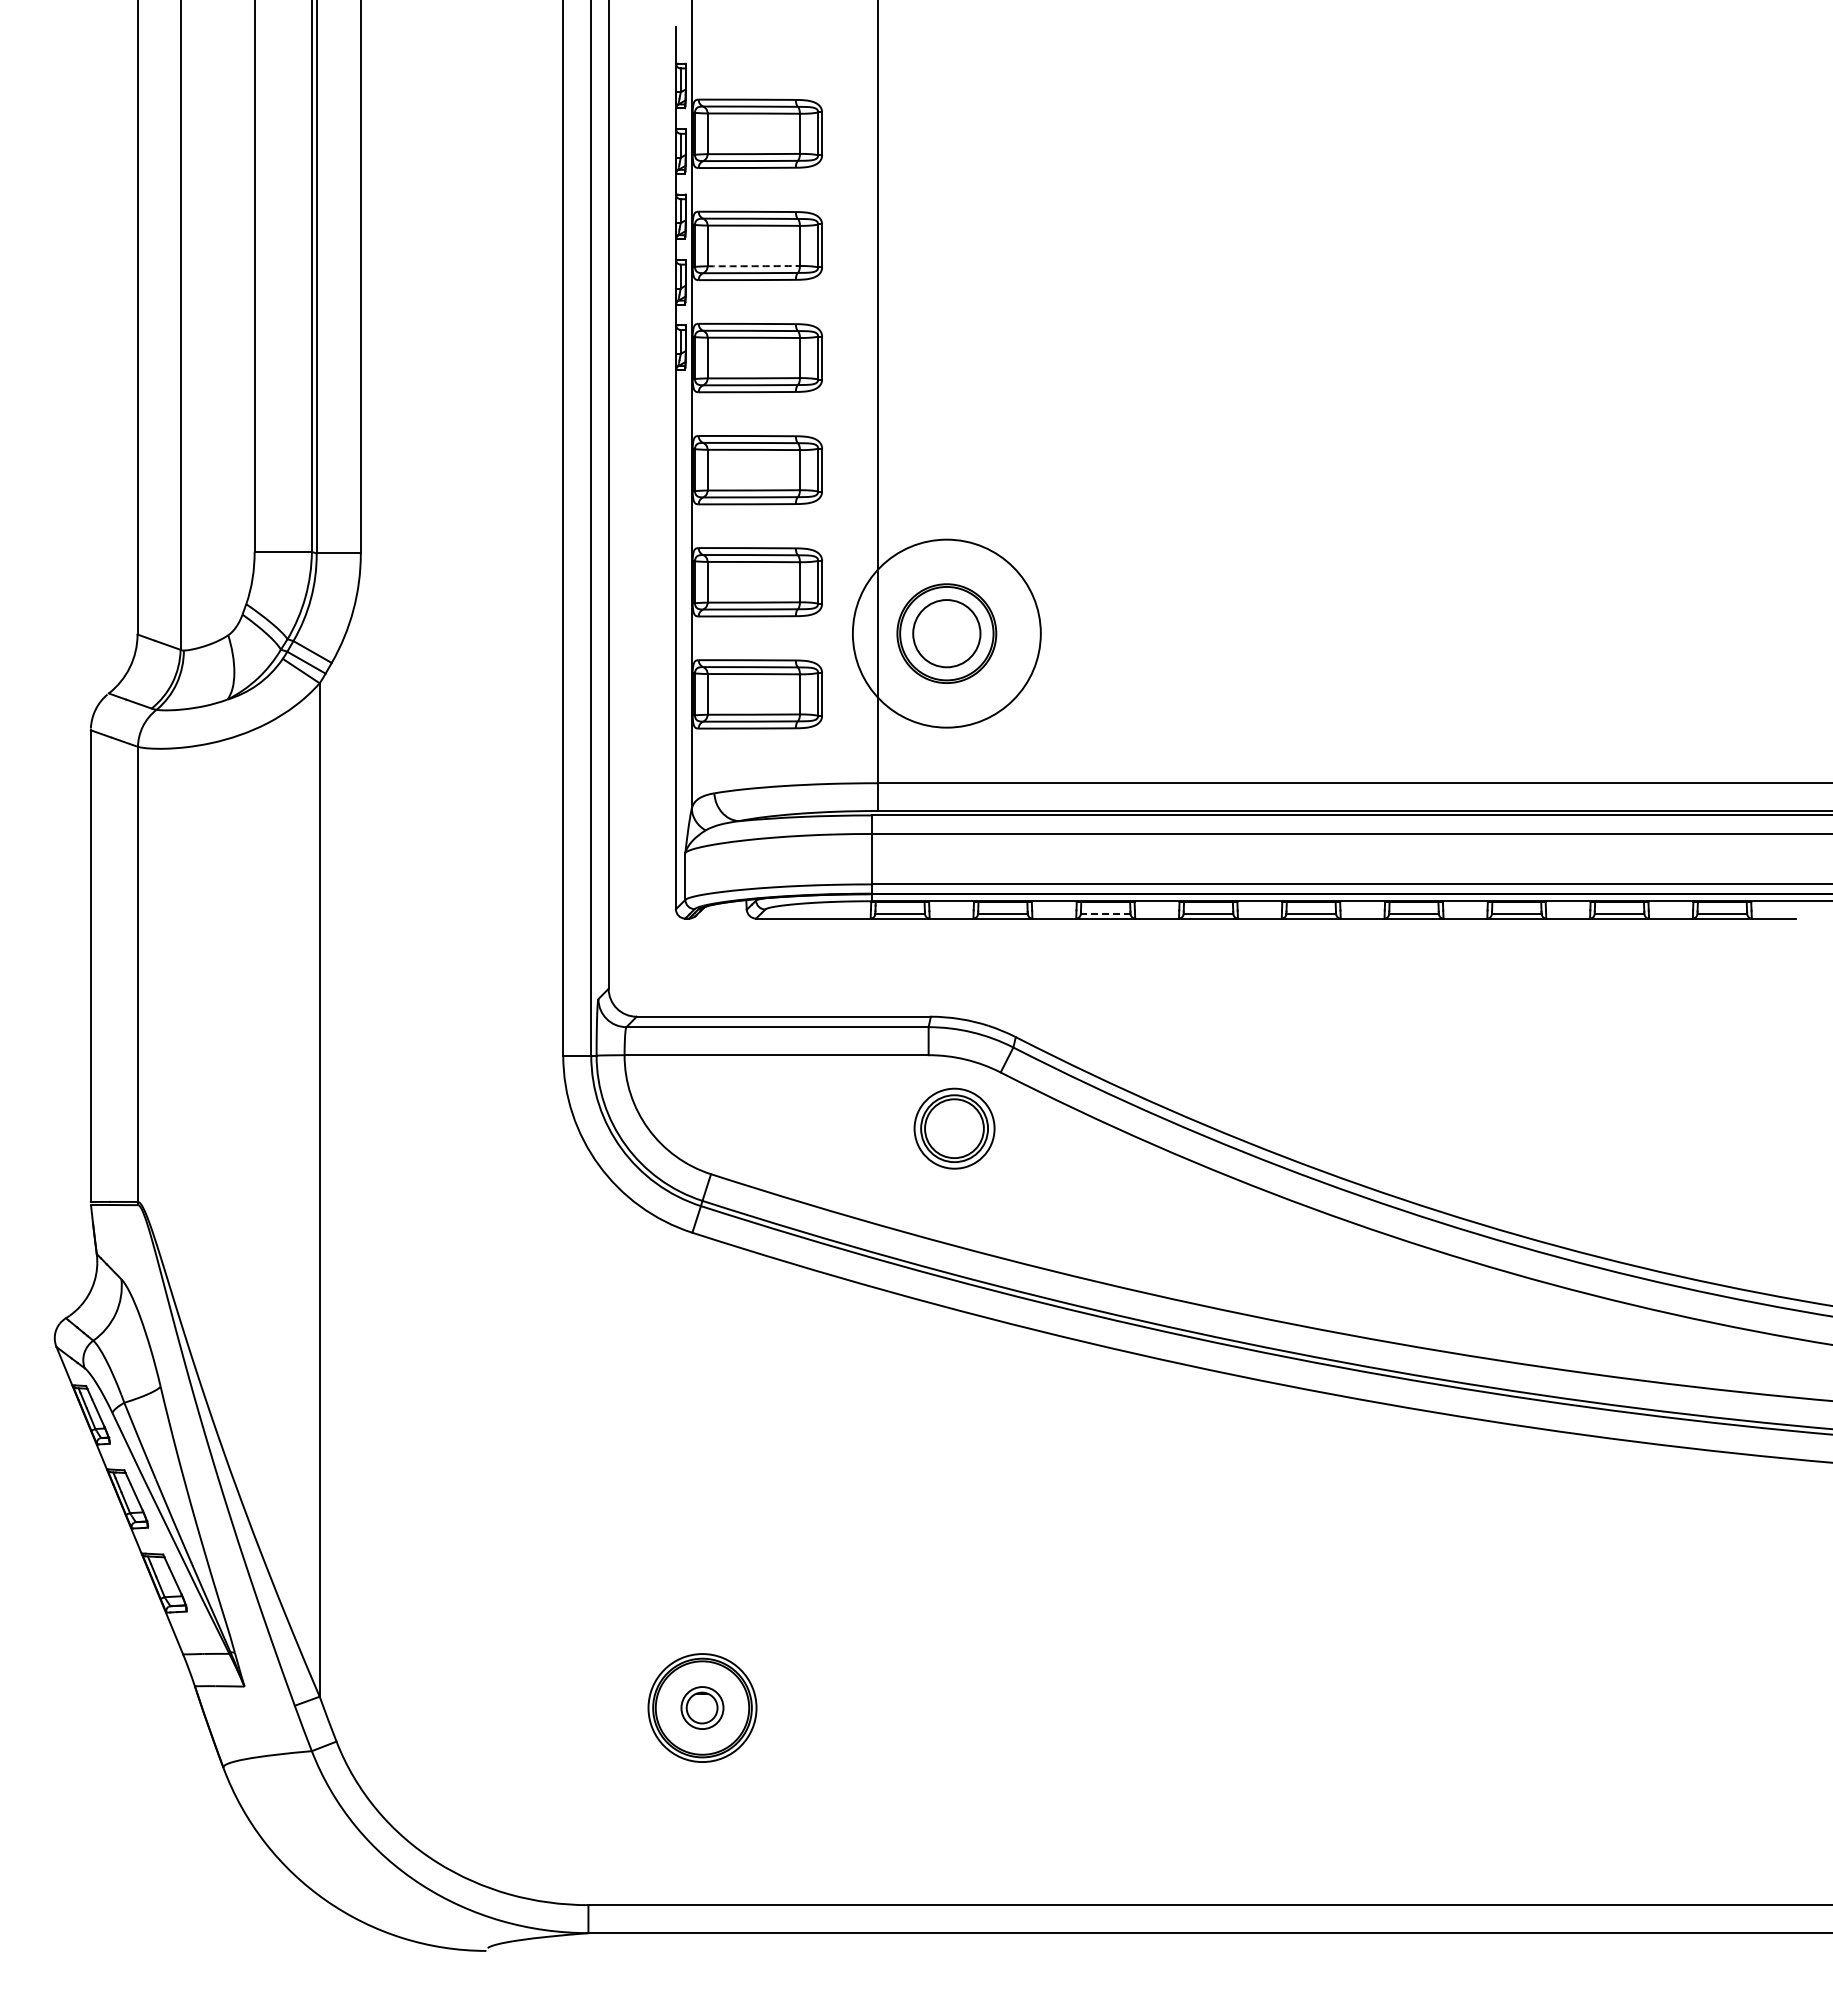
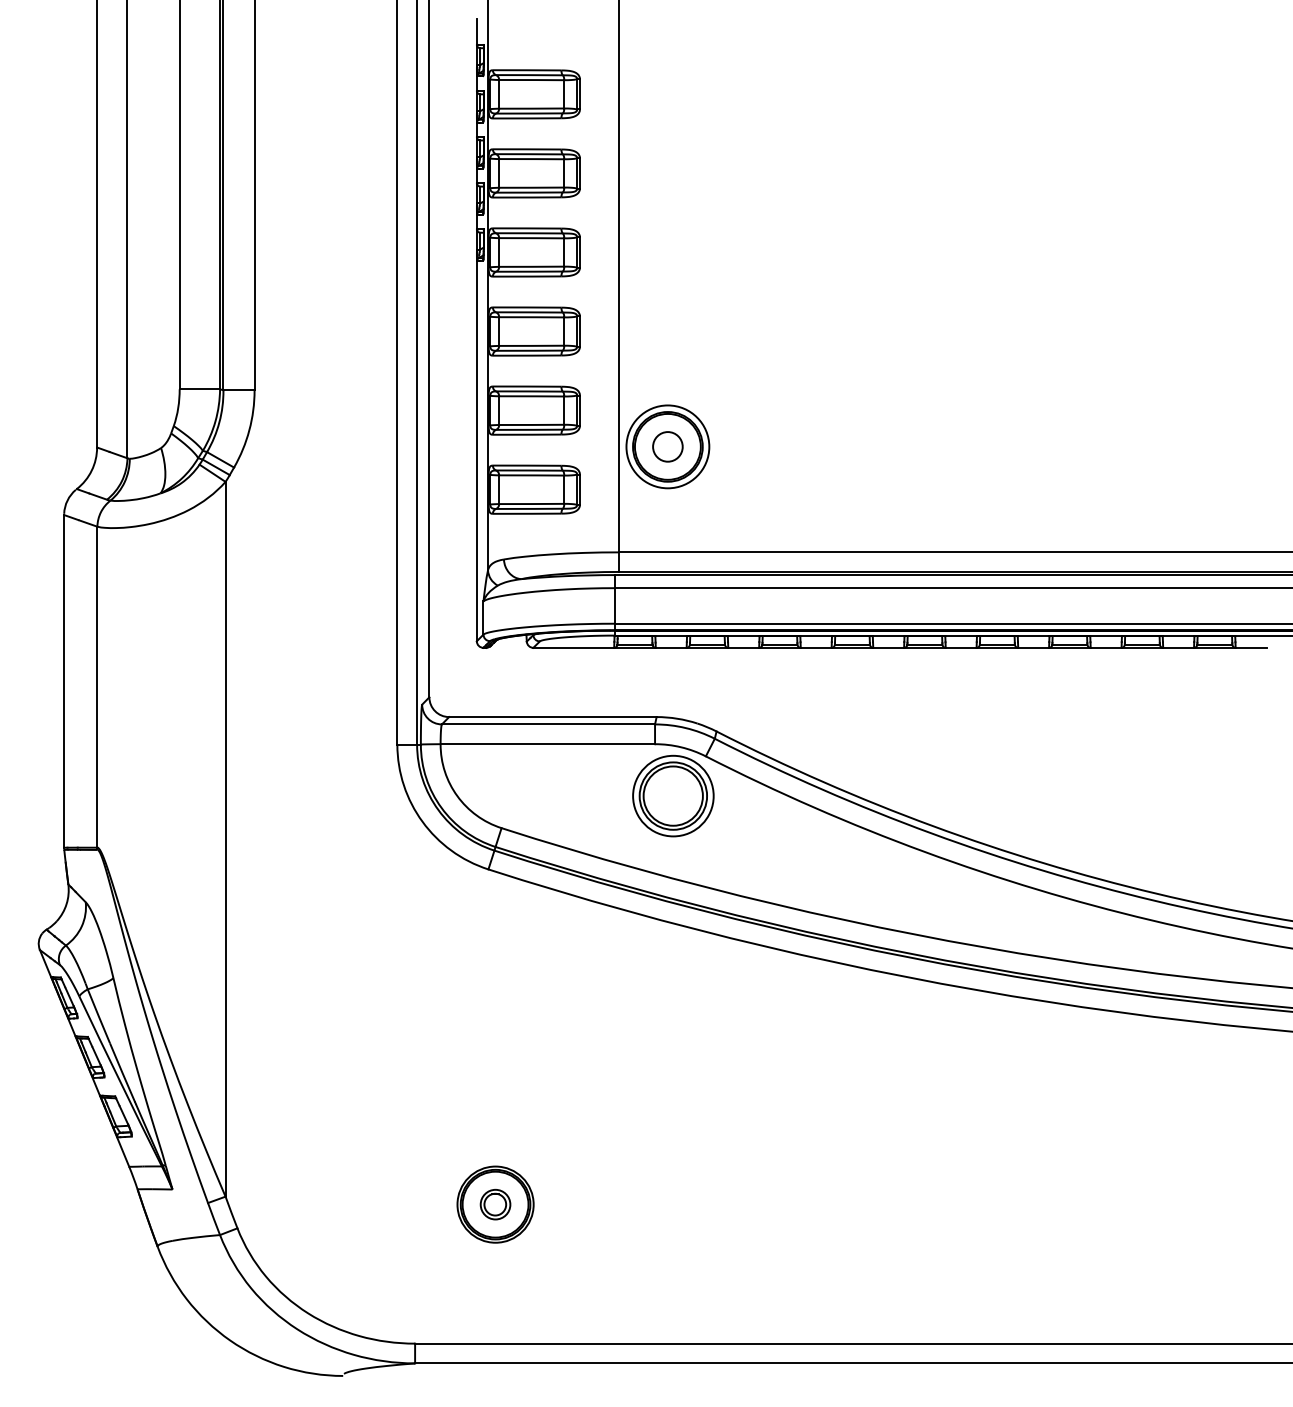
arc: (753, 266) -> (531, 187), dashed -> solid
circle: (946, 633) -> (667, 446), size x0.62
circle: (946, 633) -> (667, 446), size x0.62
line: (1105, 914) -> (779, 644), dashed -> solid
part: (954, 1128) -> (673, 795), size x1.43

